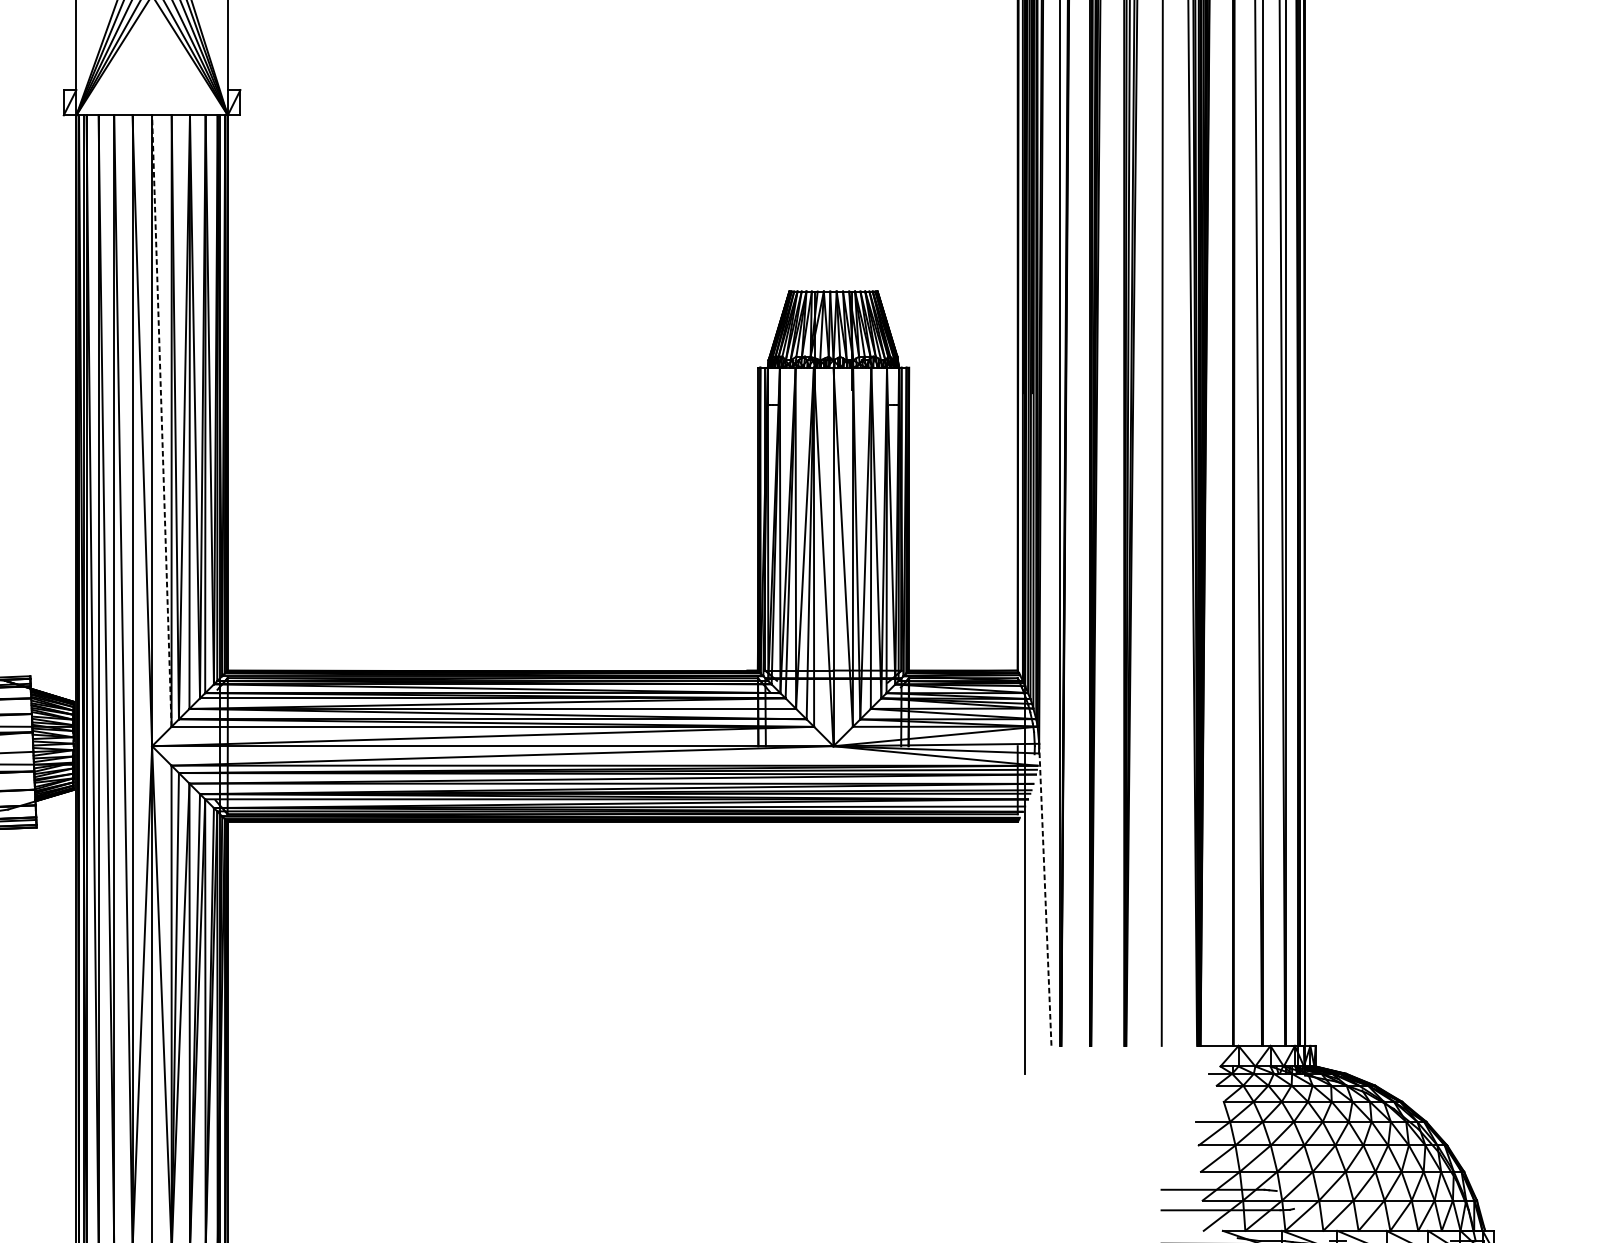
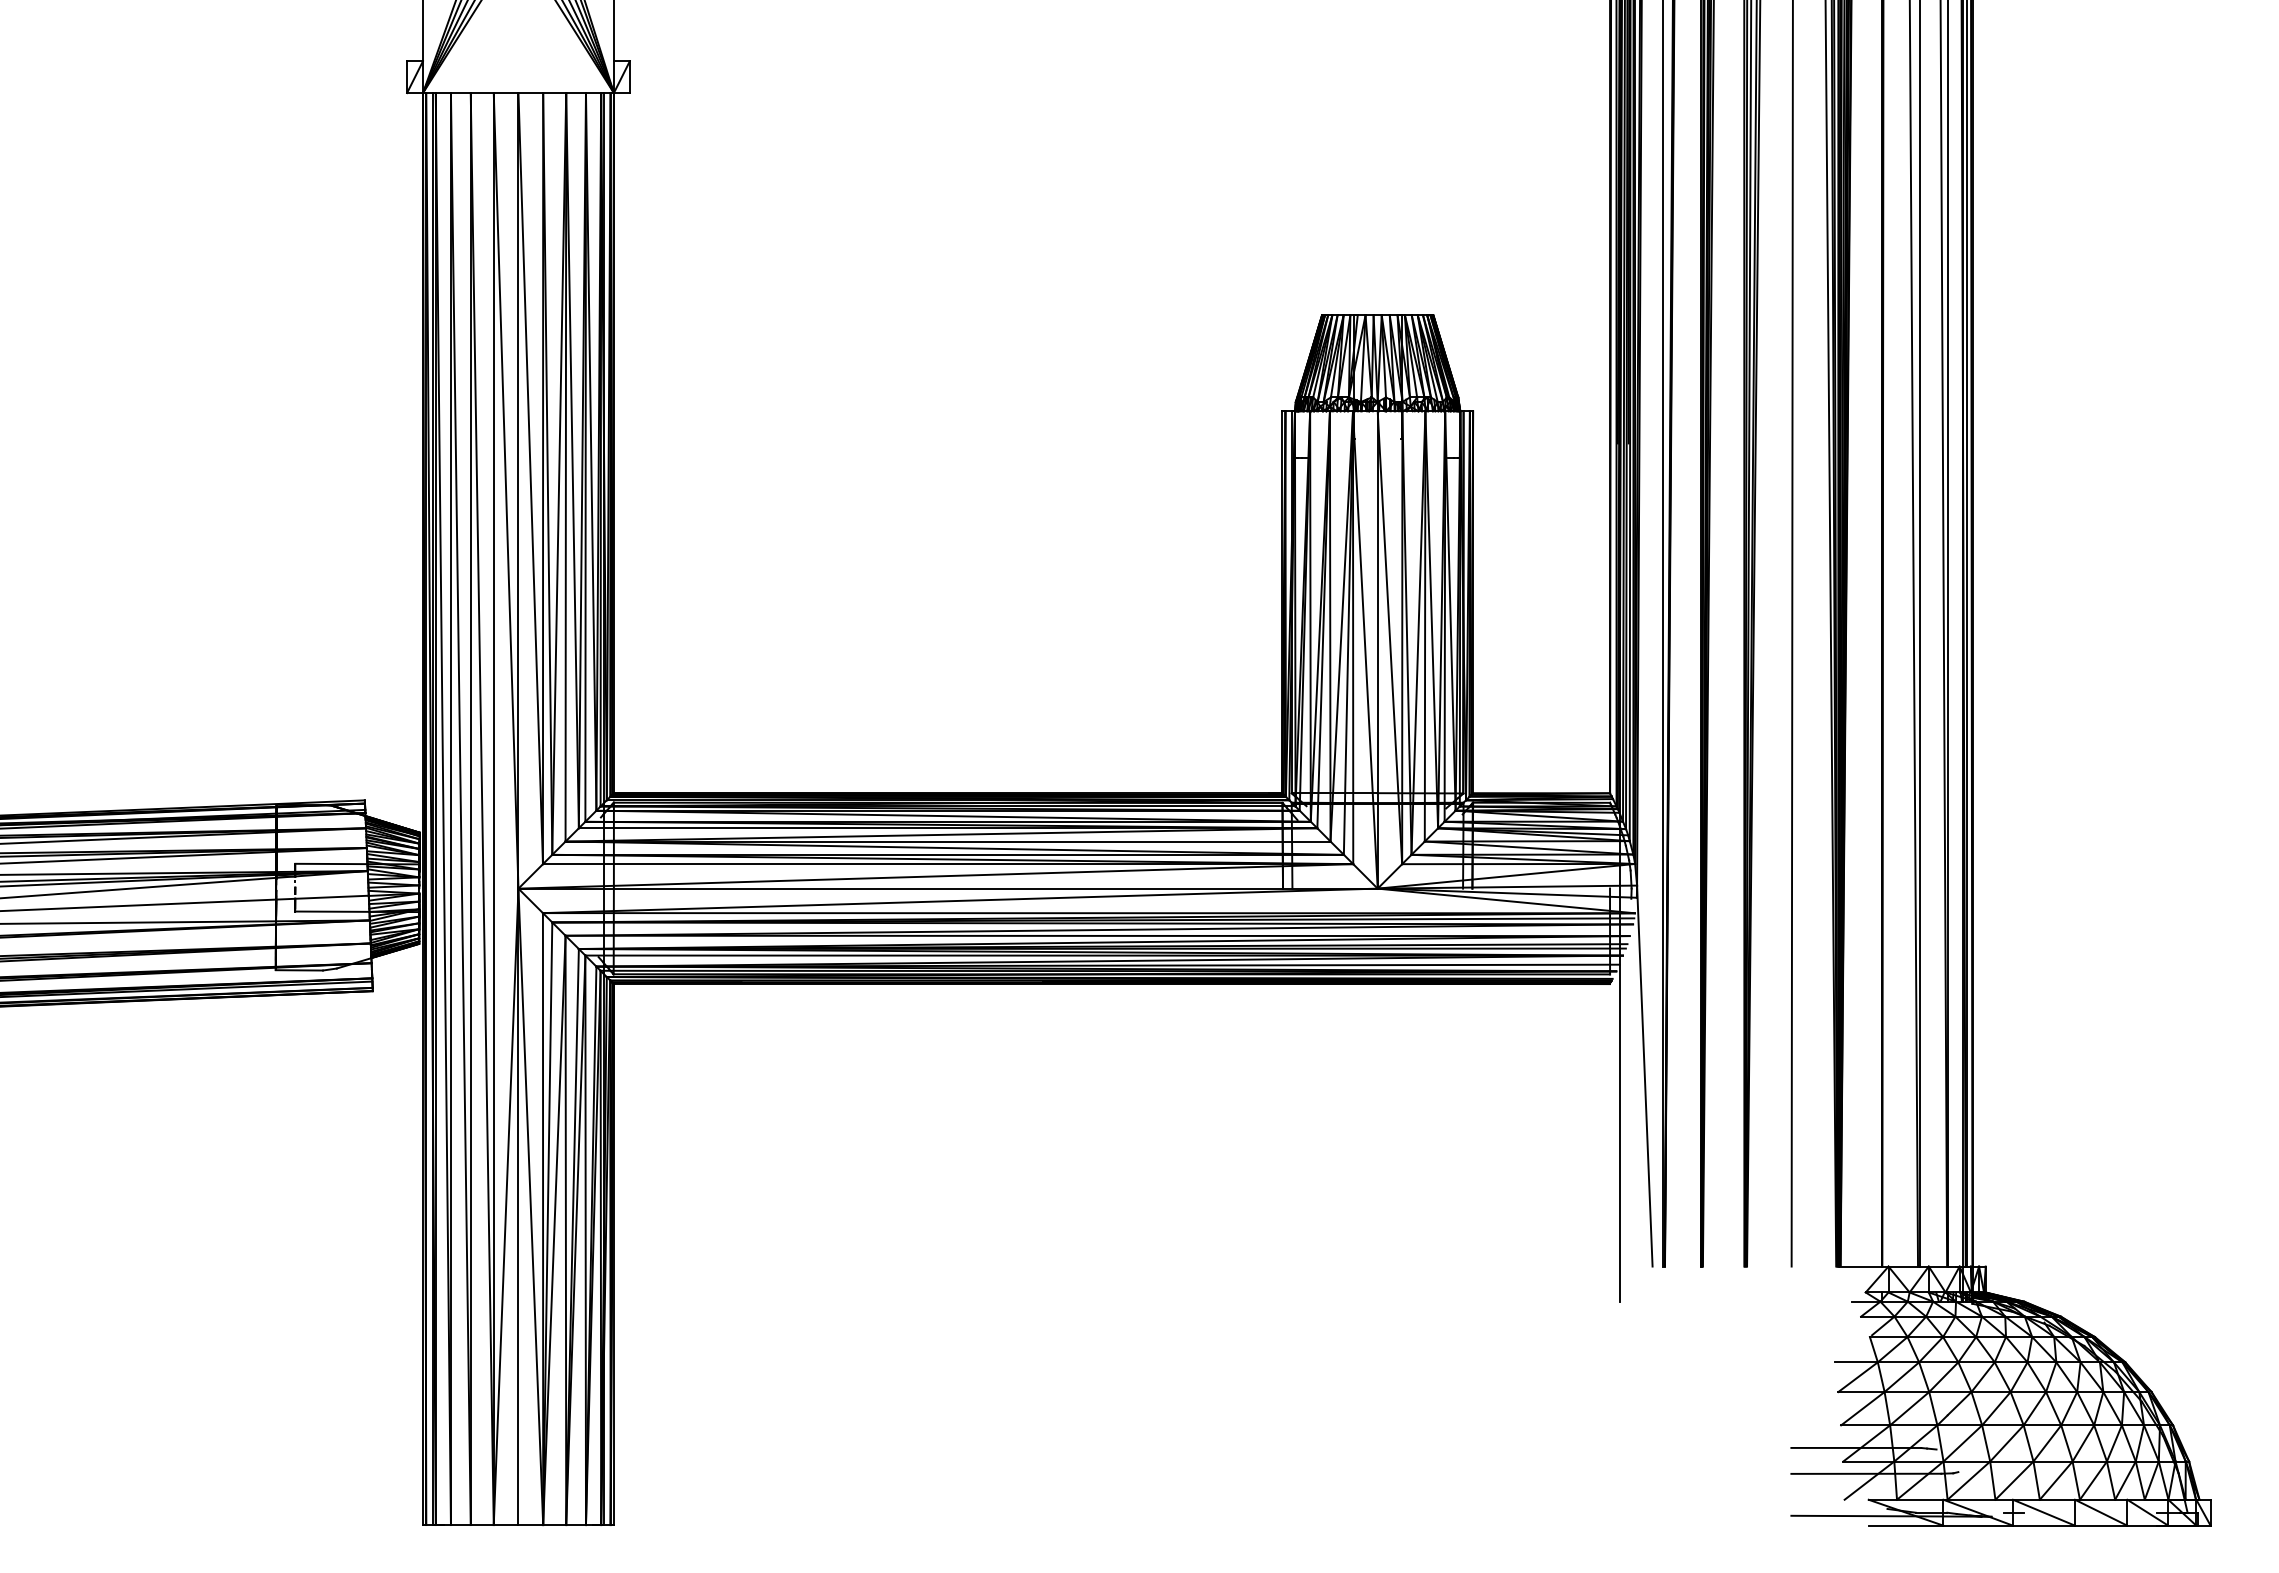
line: (161, 420) -> (530, 478), dashed -> solid
line: (1045, 895) -> (1644, 1076), dashed -> solid

